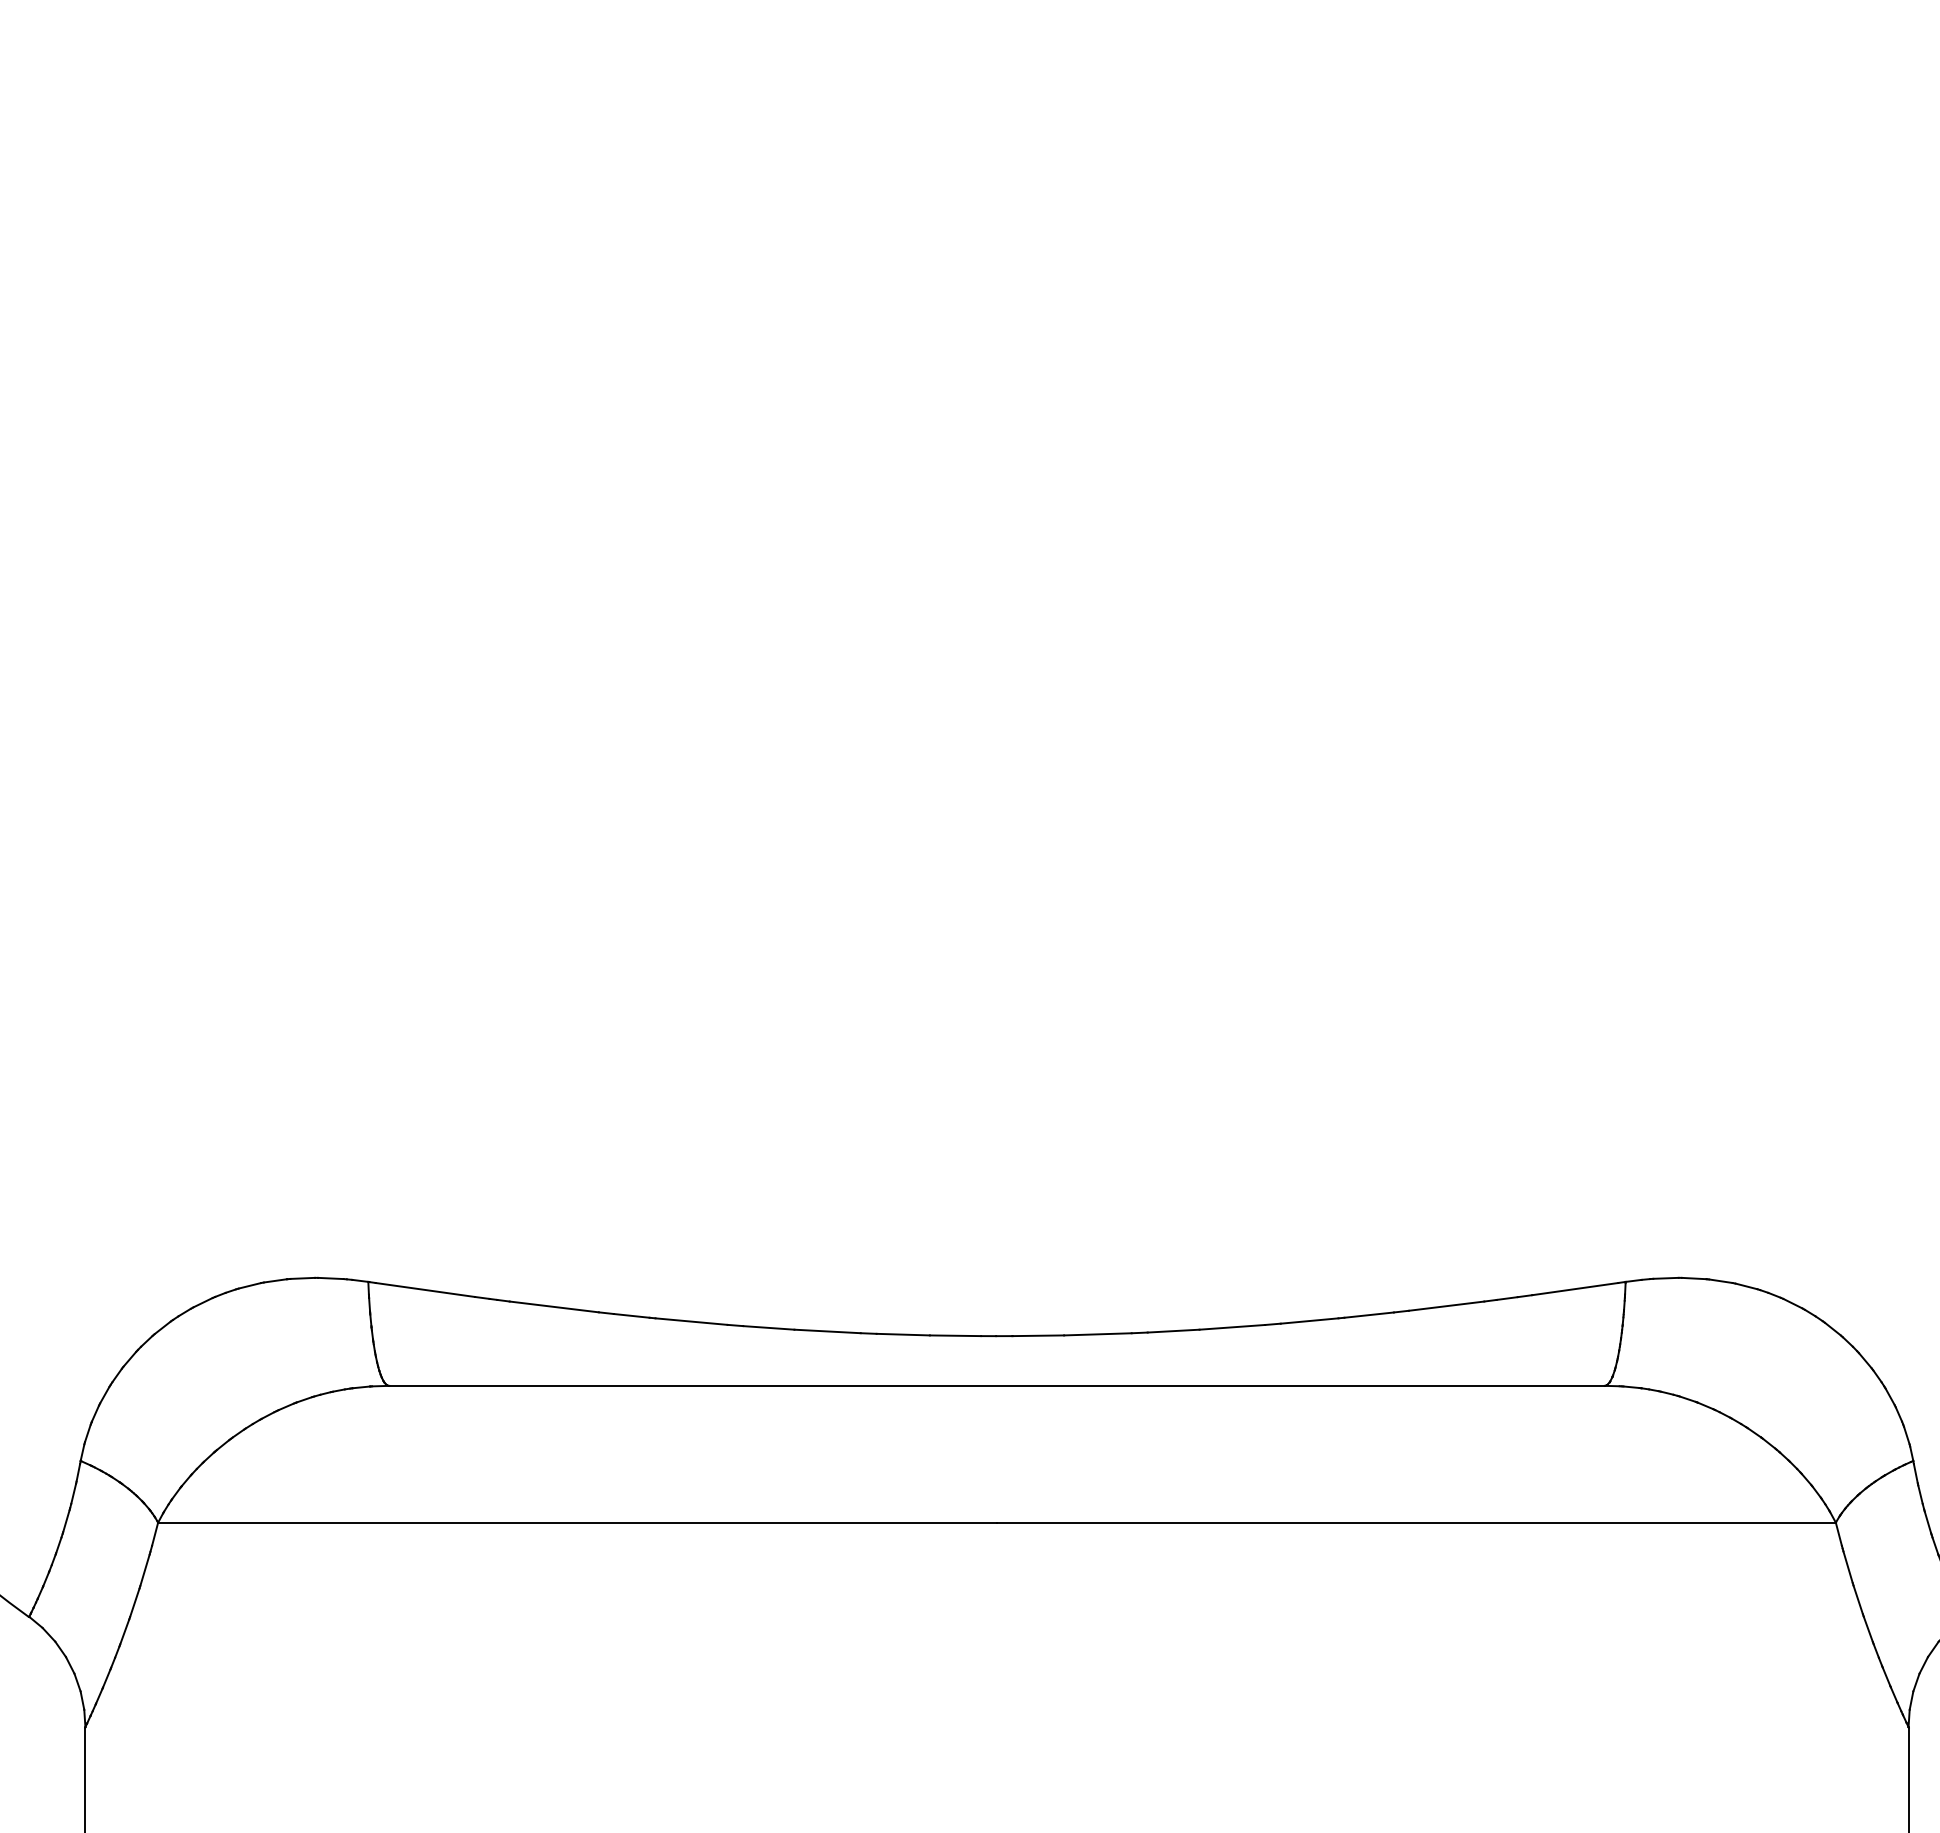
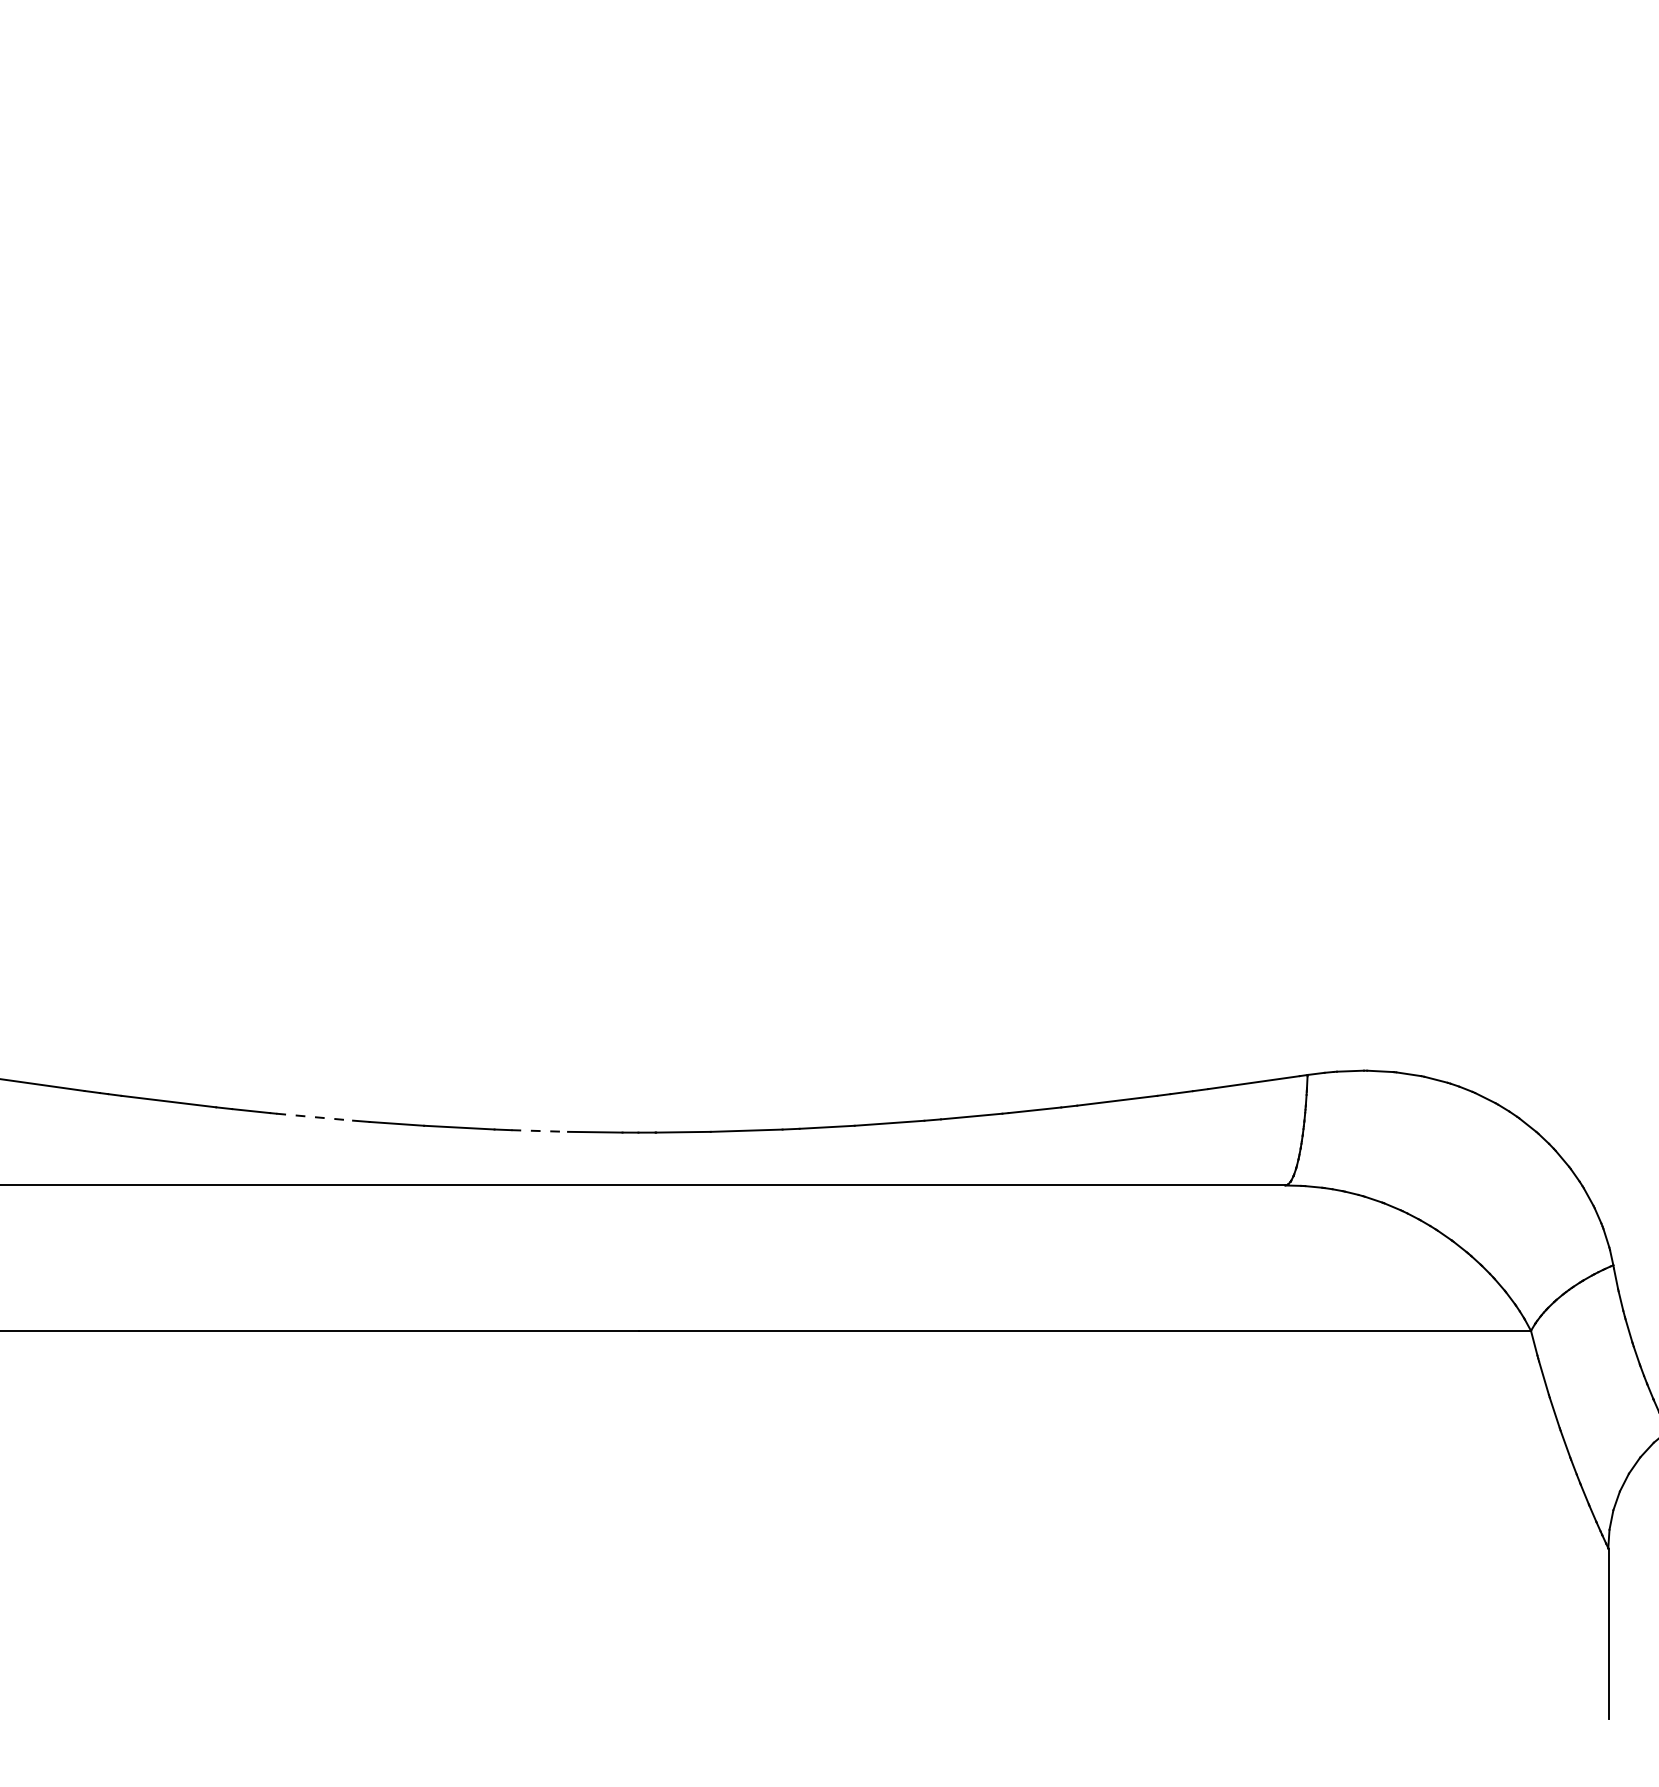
line: (692, 1321) -> (315, 1117), solid -> dashed
line: (903, 1334) -> (540, 1130), solid -> dashed

